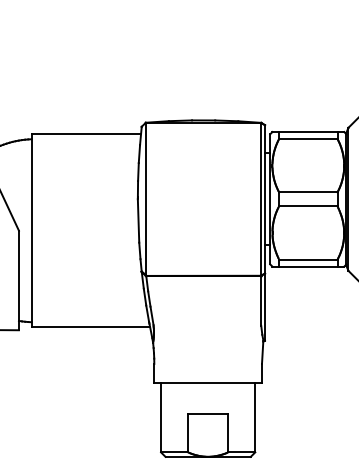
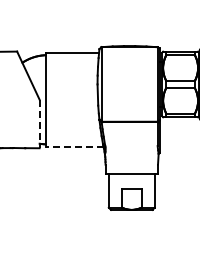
line: (18, 281) -> (39, 124), solid -> dashed
line: (90, 326) -> (74, 146), solid -> dashed

